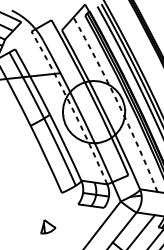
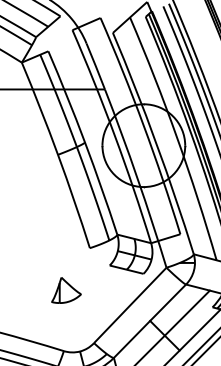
arc: (118, 103) -> (177, 137), dashed -> solid
arc: (71, 106) -> (114, 135), dashed -> solid
part: (47, 226) -> (66, 290), size x1.43

